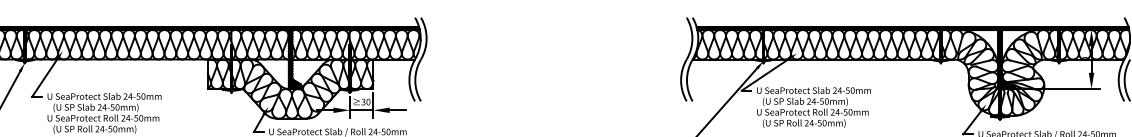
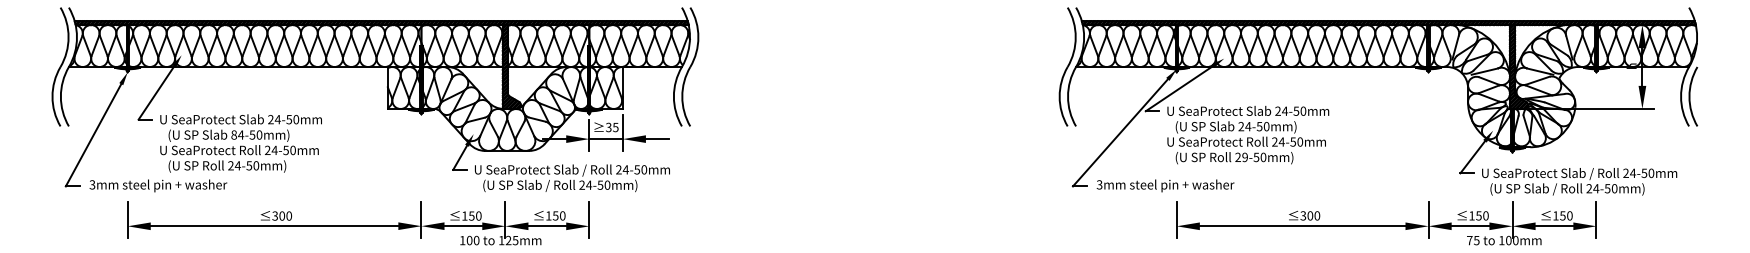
text: (368, 102) -> (615, 127), 30 -> 35
text: (99, 107) -> (234, 134), 24-50mm) -> 84-50mm)
text: (811, 123) -> (1245, 157), 24-50mm) -> 29-50mm)

